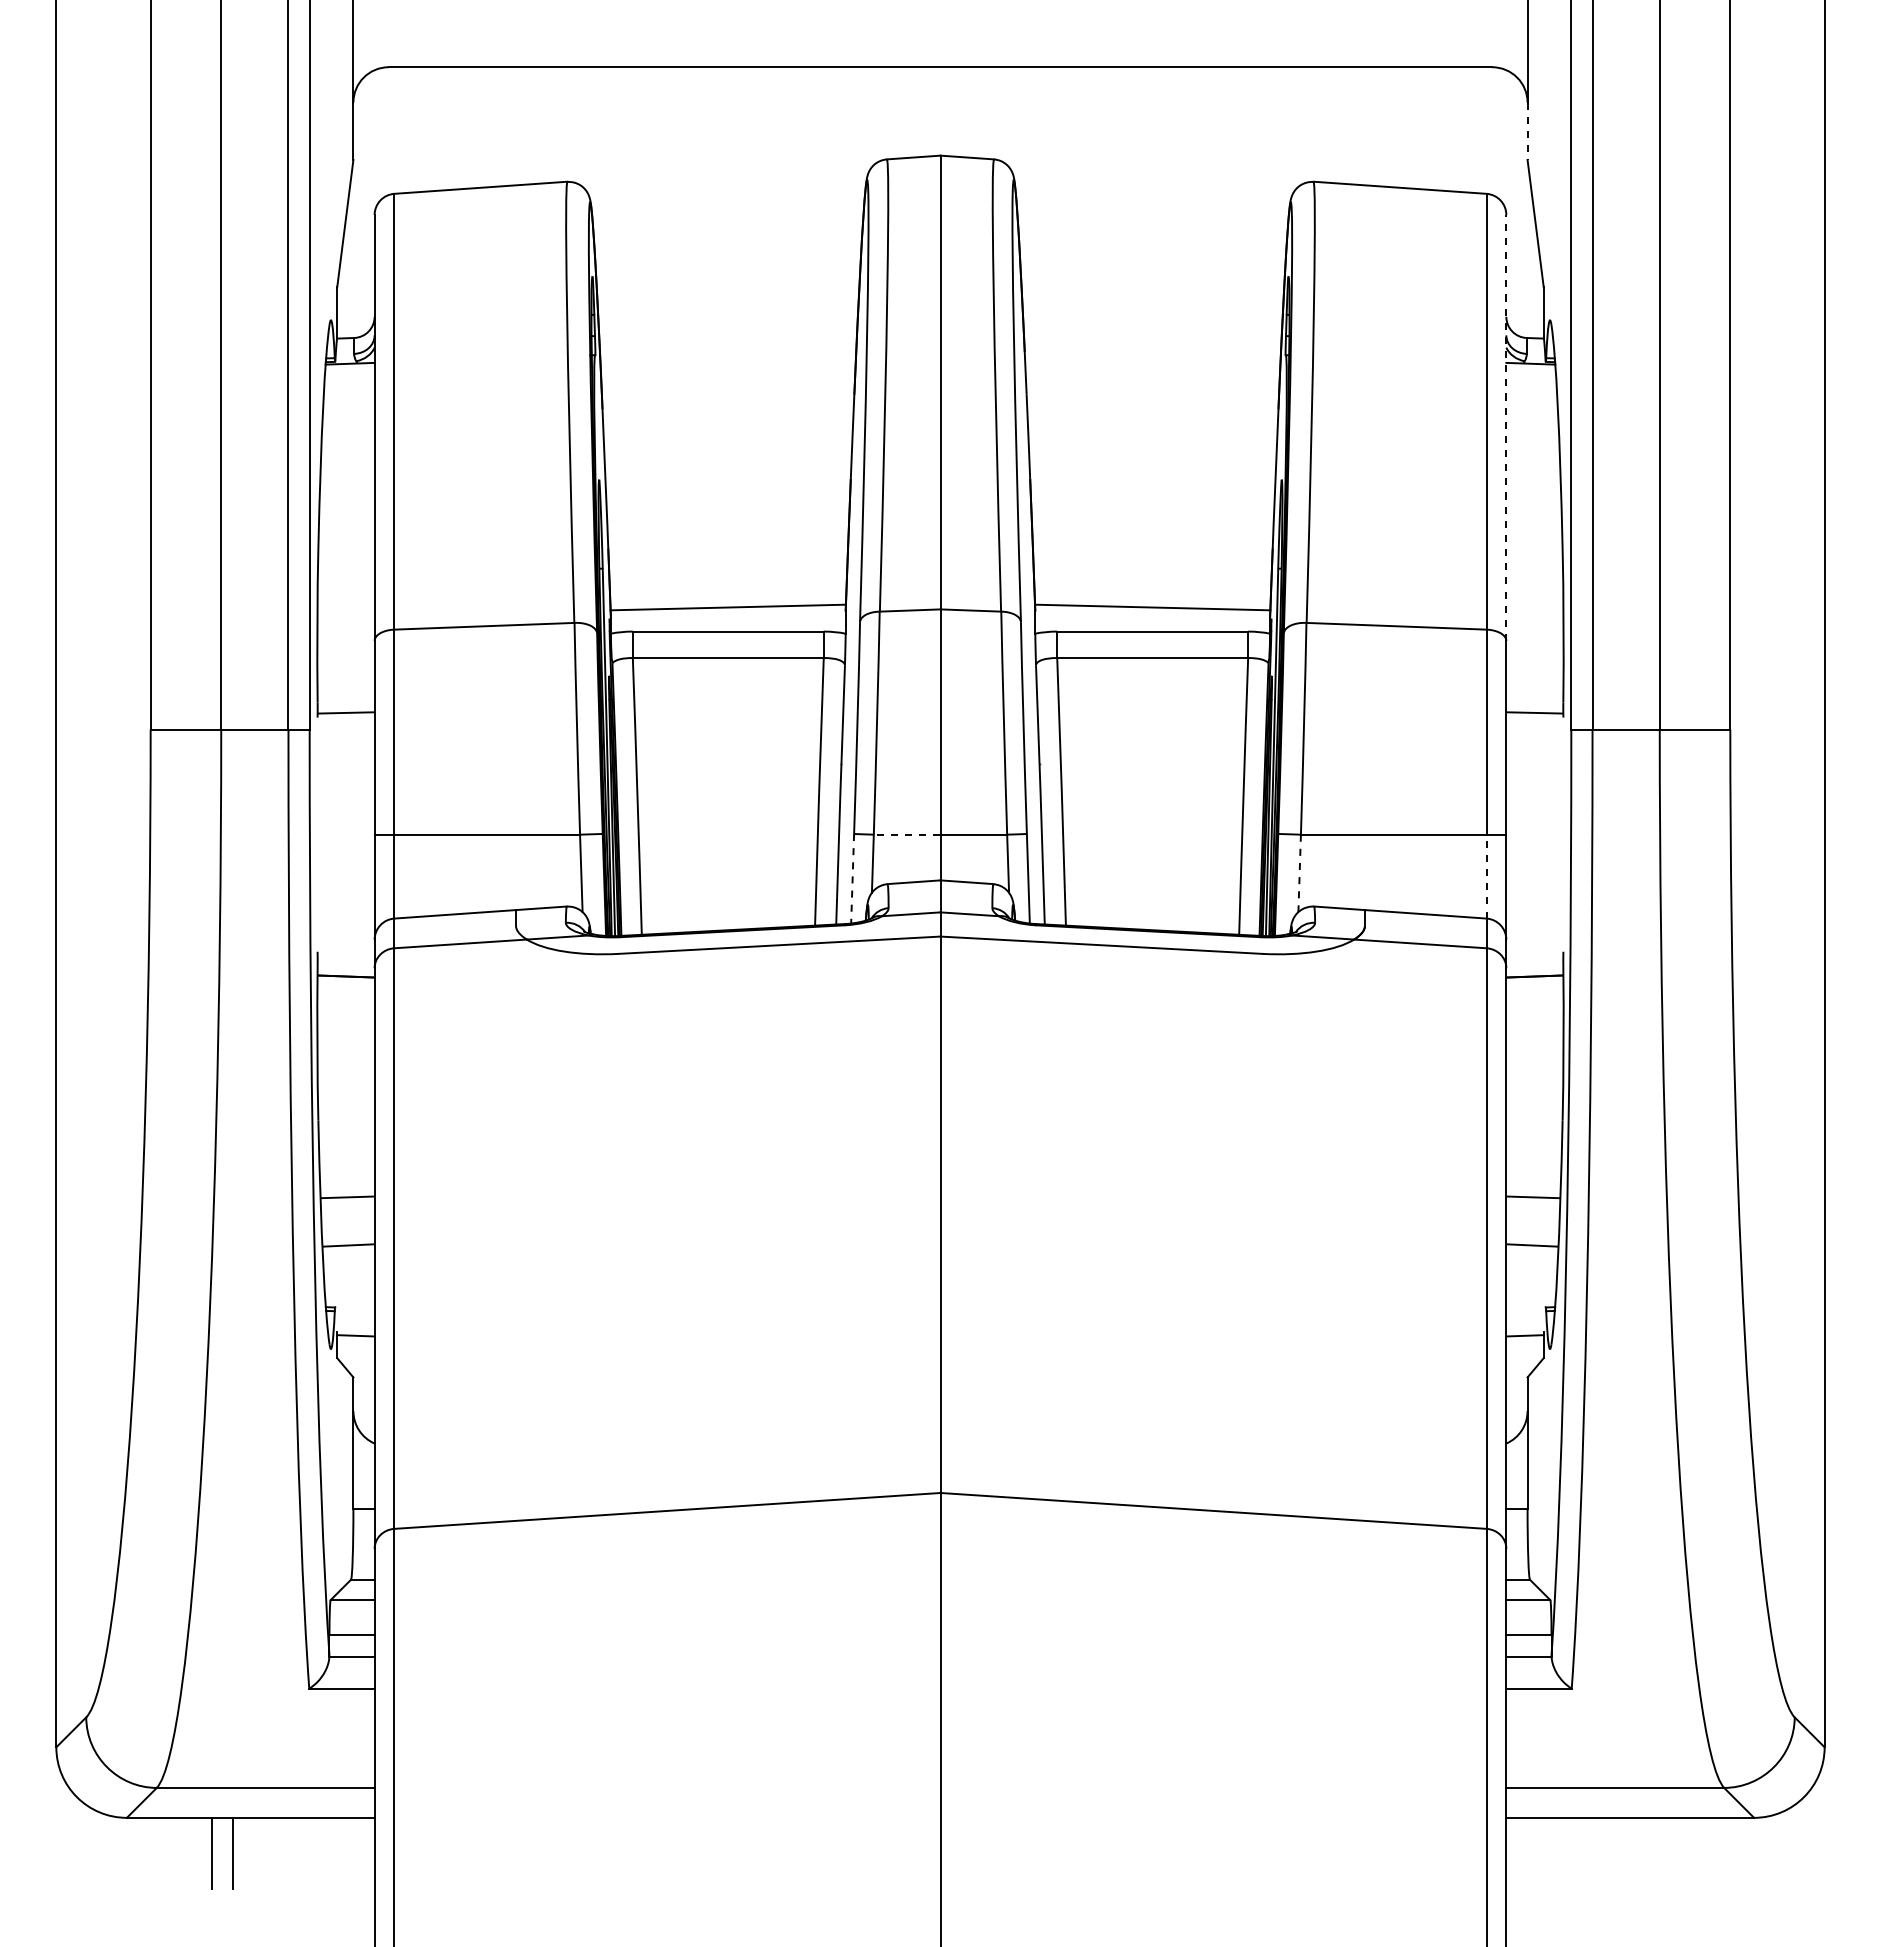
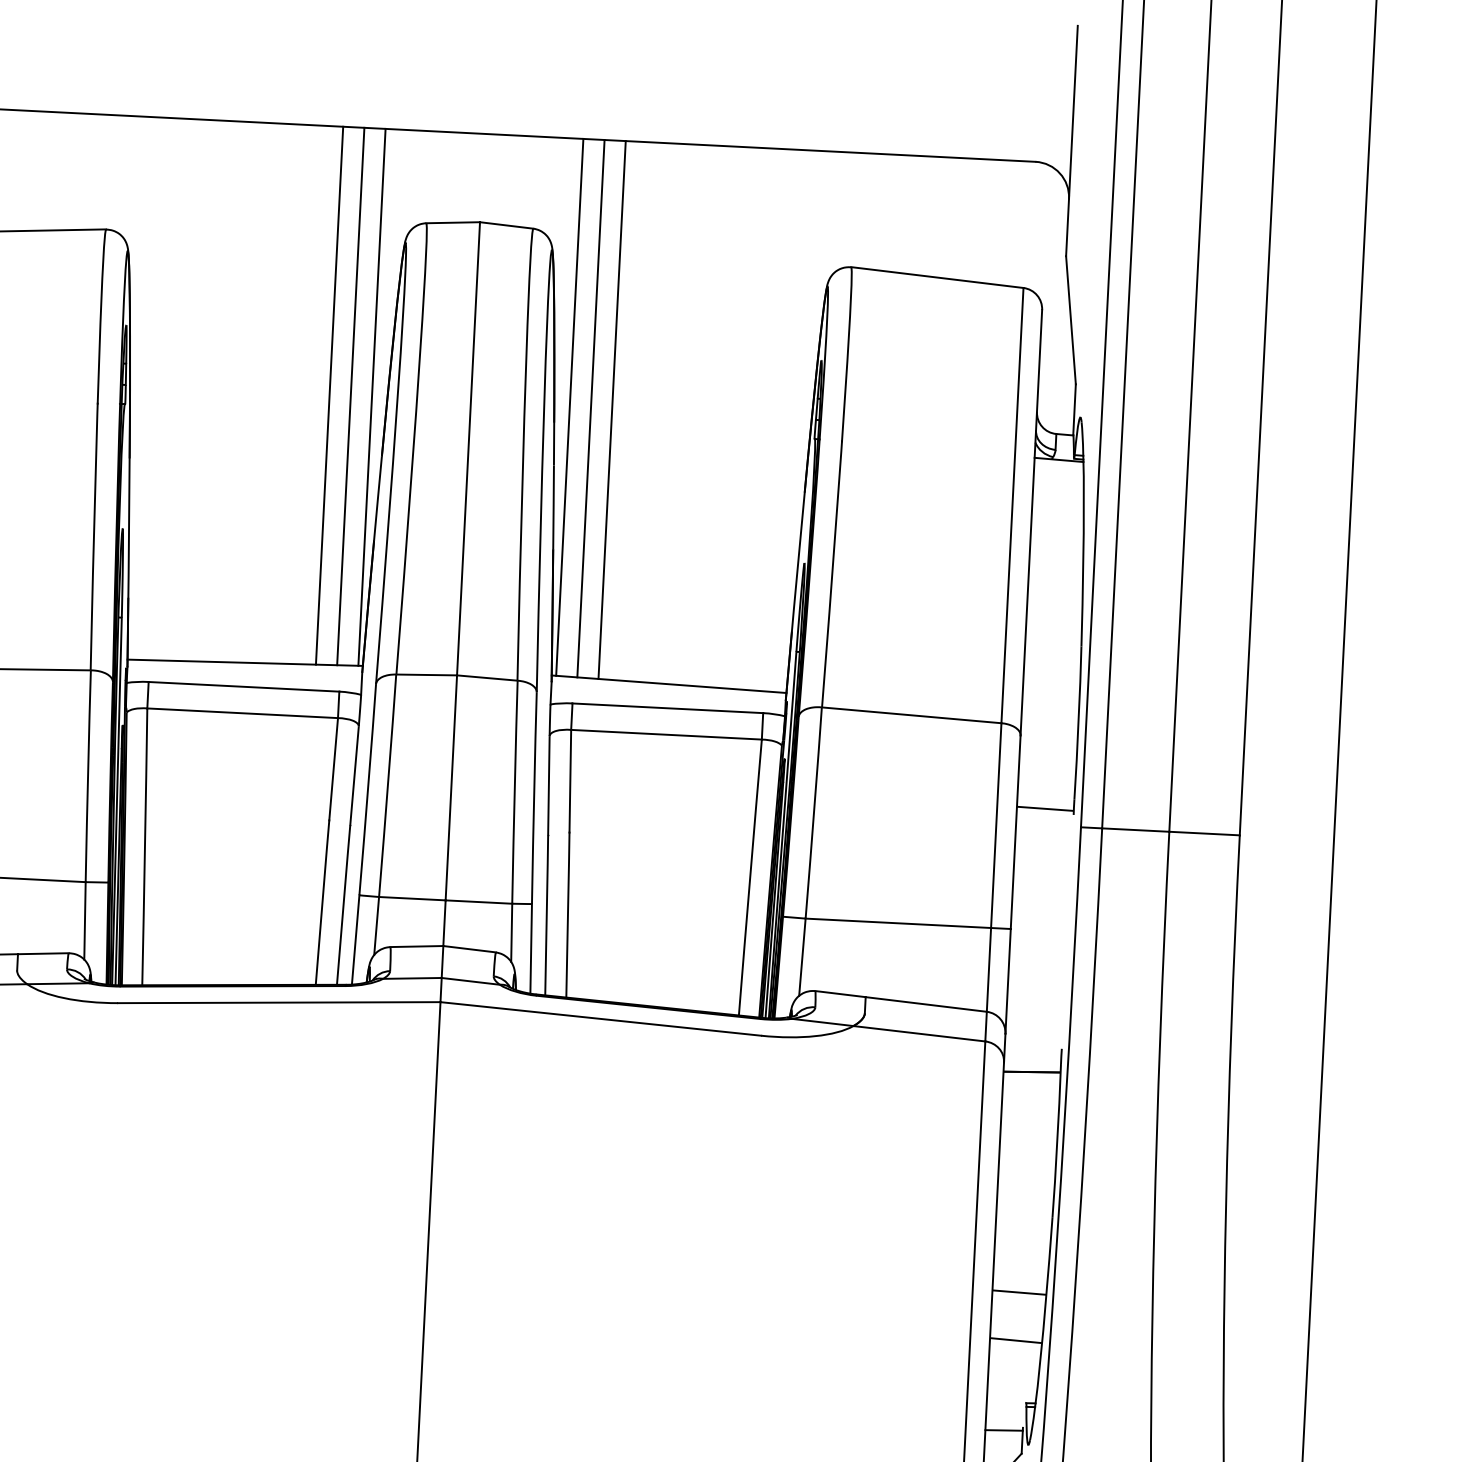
line: (1527, 131) -> (1067, 227), dashed -> solid
line: (841, 335) -> (372, 396), added
line: (1039, 335) -> (569, 406), added
line: (799, 336) -> (330, 395), added
line: (820, 336) -> (351, 396), added
line: (1060, 336) -> (590, 408), added
line: (1081, 336) -> (611, 409), added
line: (1506, 427) -> (1031, 522), dashed -> solid
line: (906, 834) -> (411, 898), dashed -> solid
line: (1299, 873) -> (802, 957), dashed -> solid
line: (1486, 876) -> (988, 969), dashed -> solid
line: (852, 878) -> (355, 939), dashed -> solid

